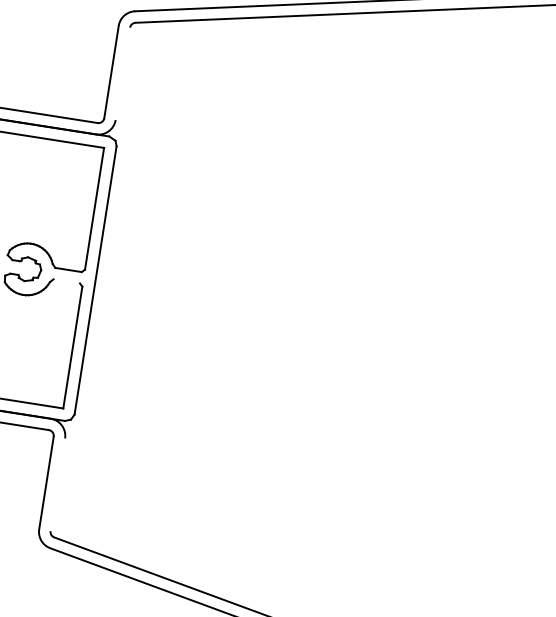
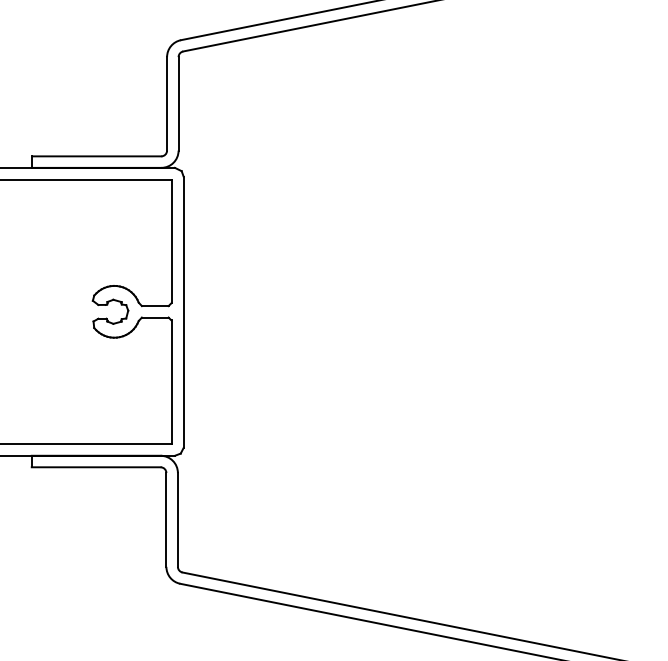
line: (122, 73) -> (178, 103), added
line: (66, 281) -> (154, 317), added
line: (57, 484) -> (177, 519), added

